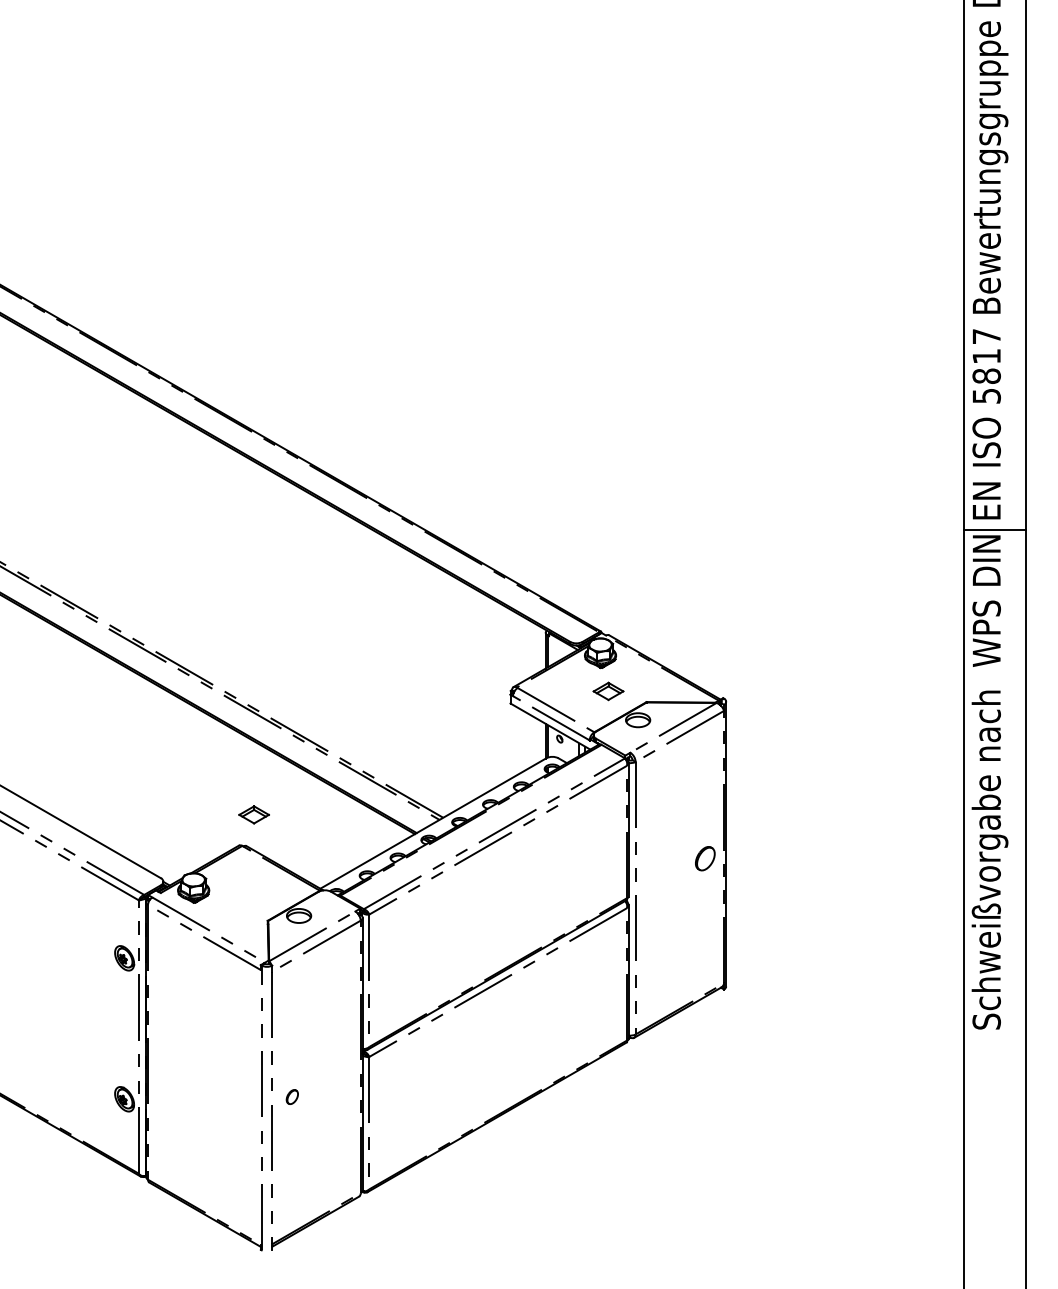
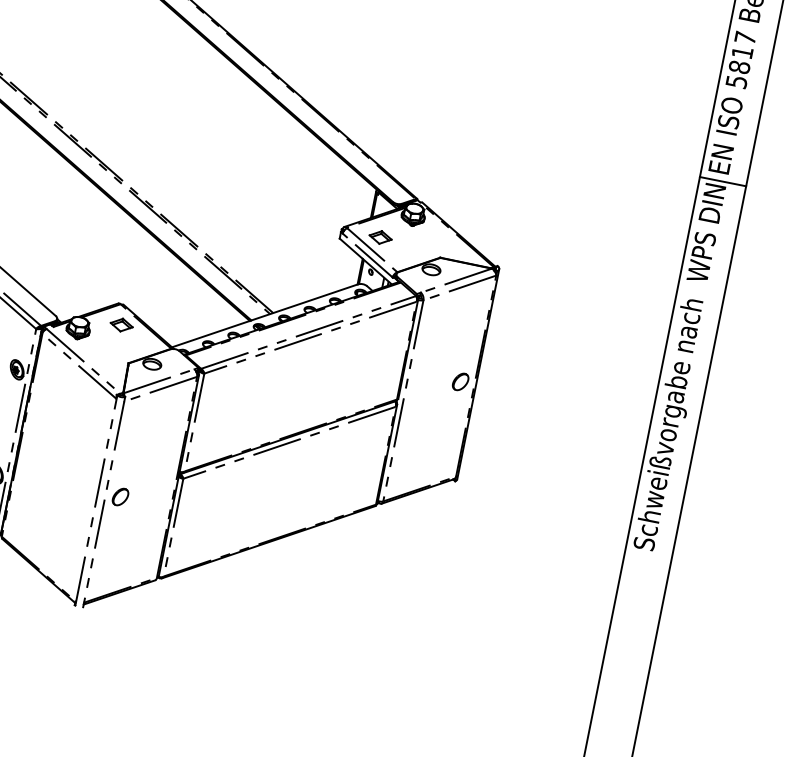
part: (608, 691) -> (380, 237), moved
part: (253, 814) -> (121, 324), moved
part: (292, 1096) -> (120, 496), size x1.67

